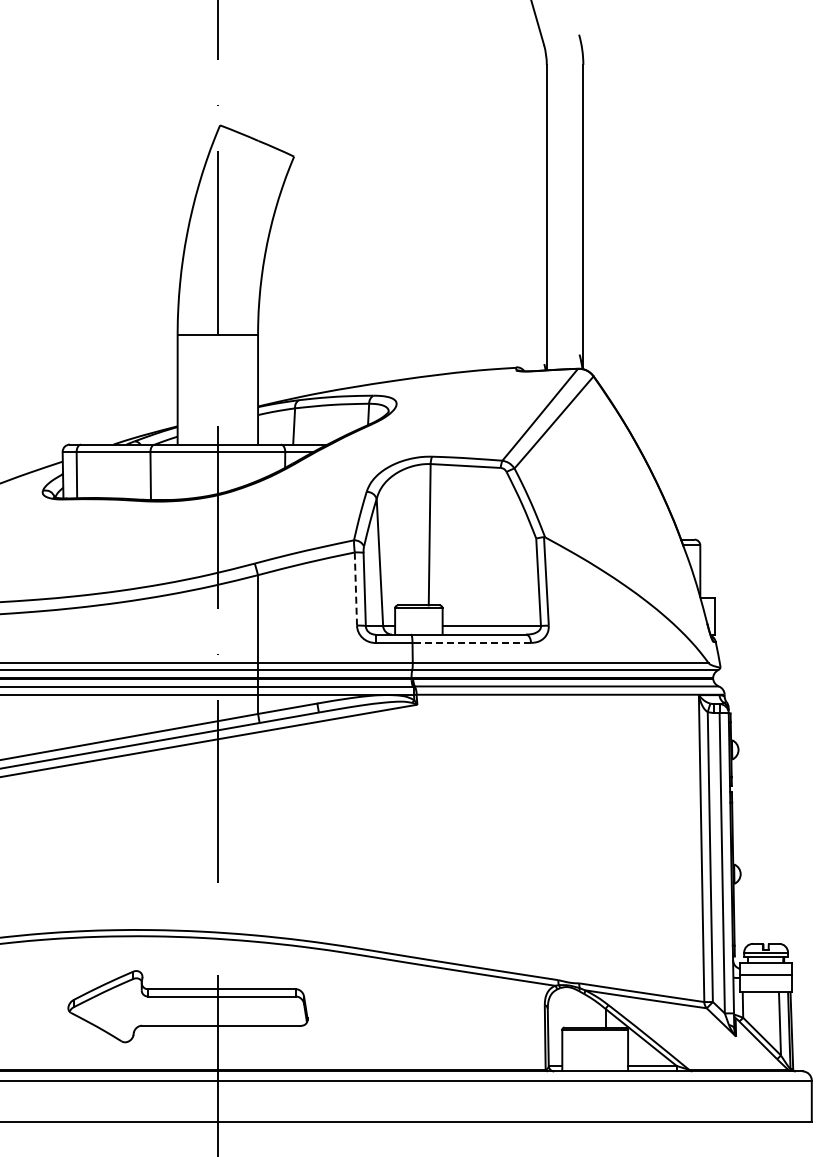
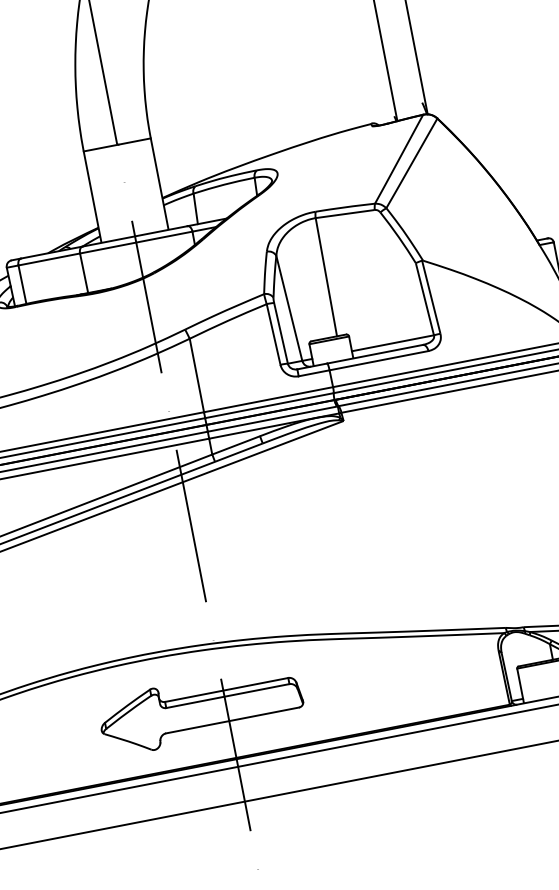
line: (355, 589) -> (273, 334), dashed -> solid
line: (471, 643) -> (378, 361), dashed -> solid

